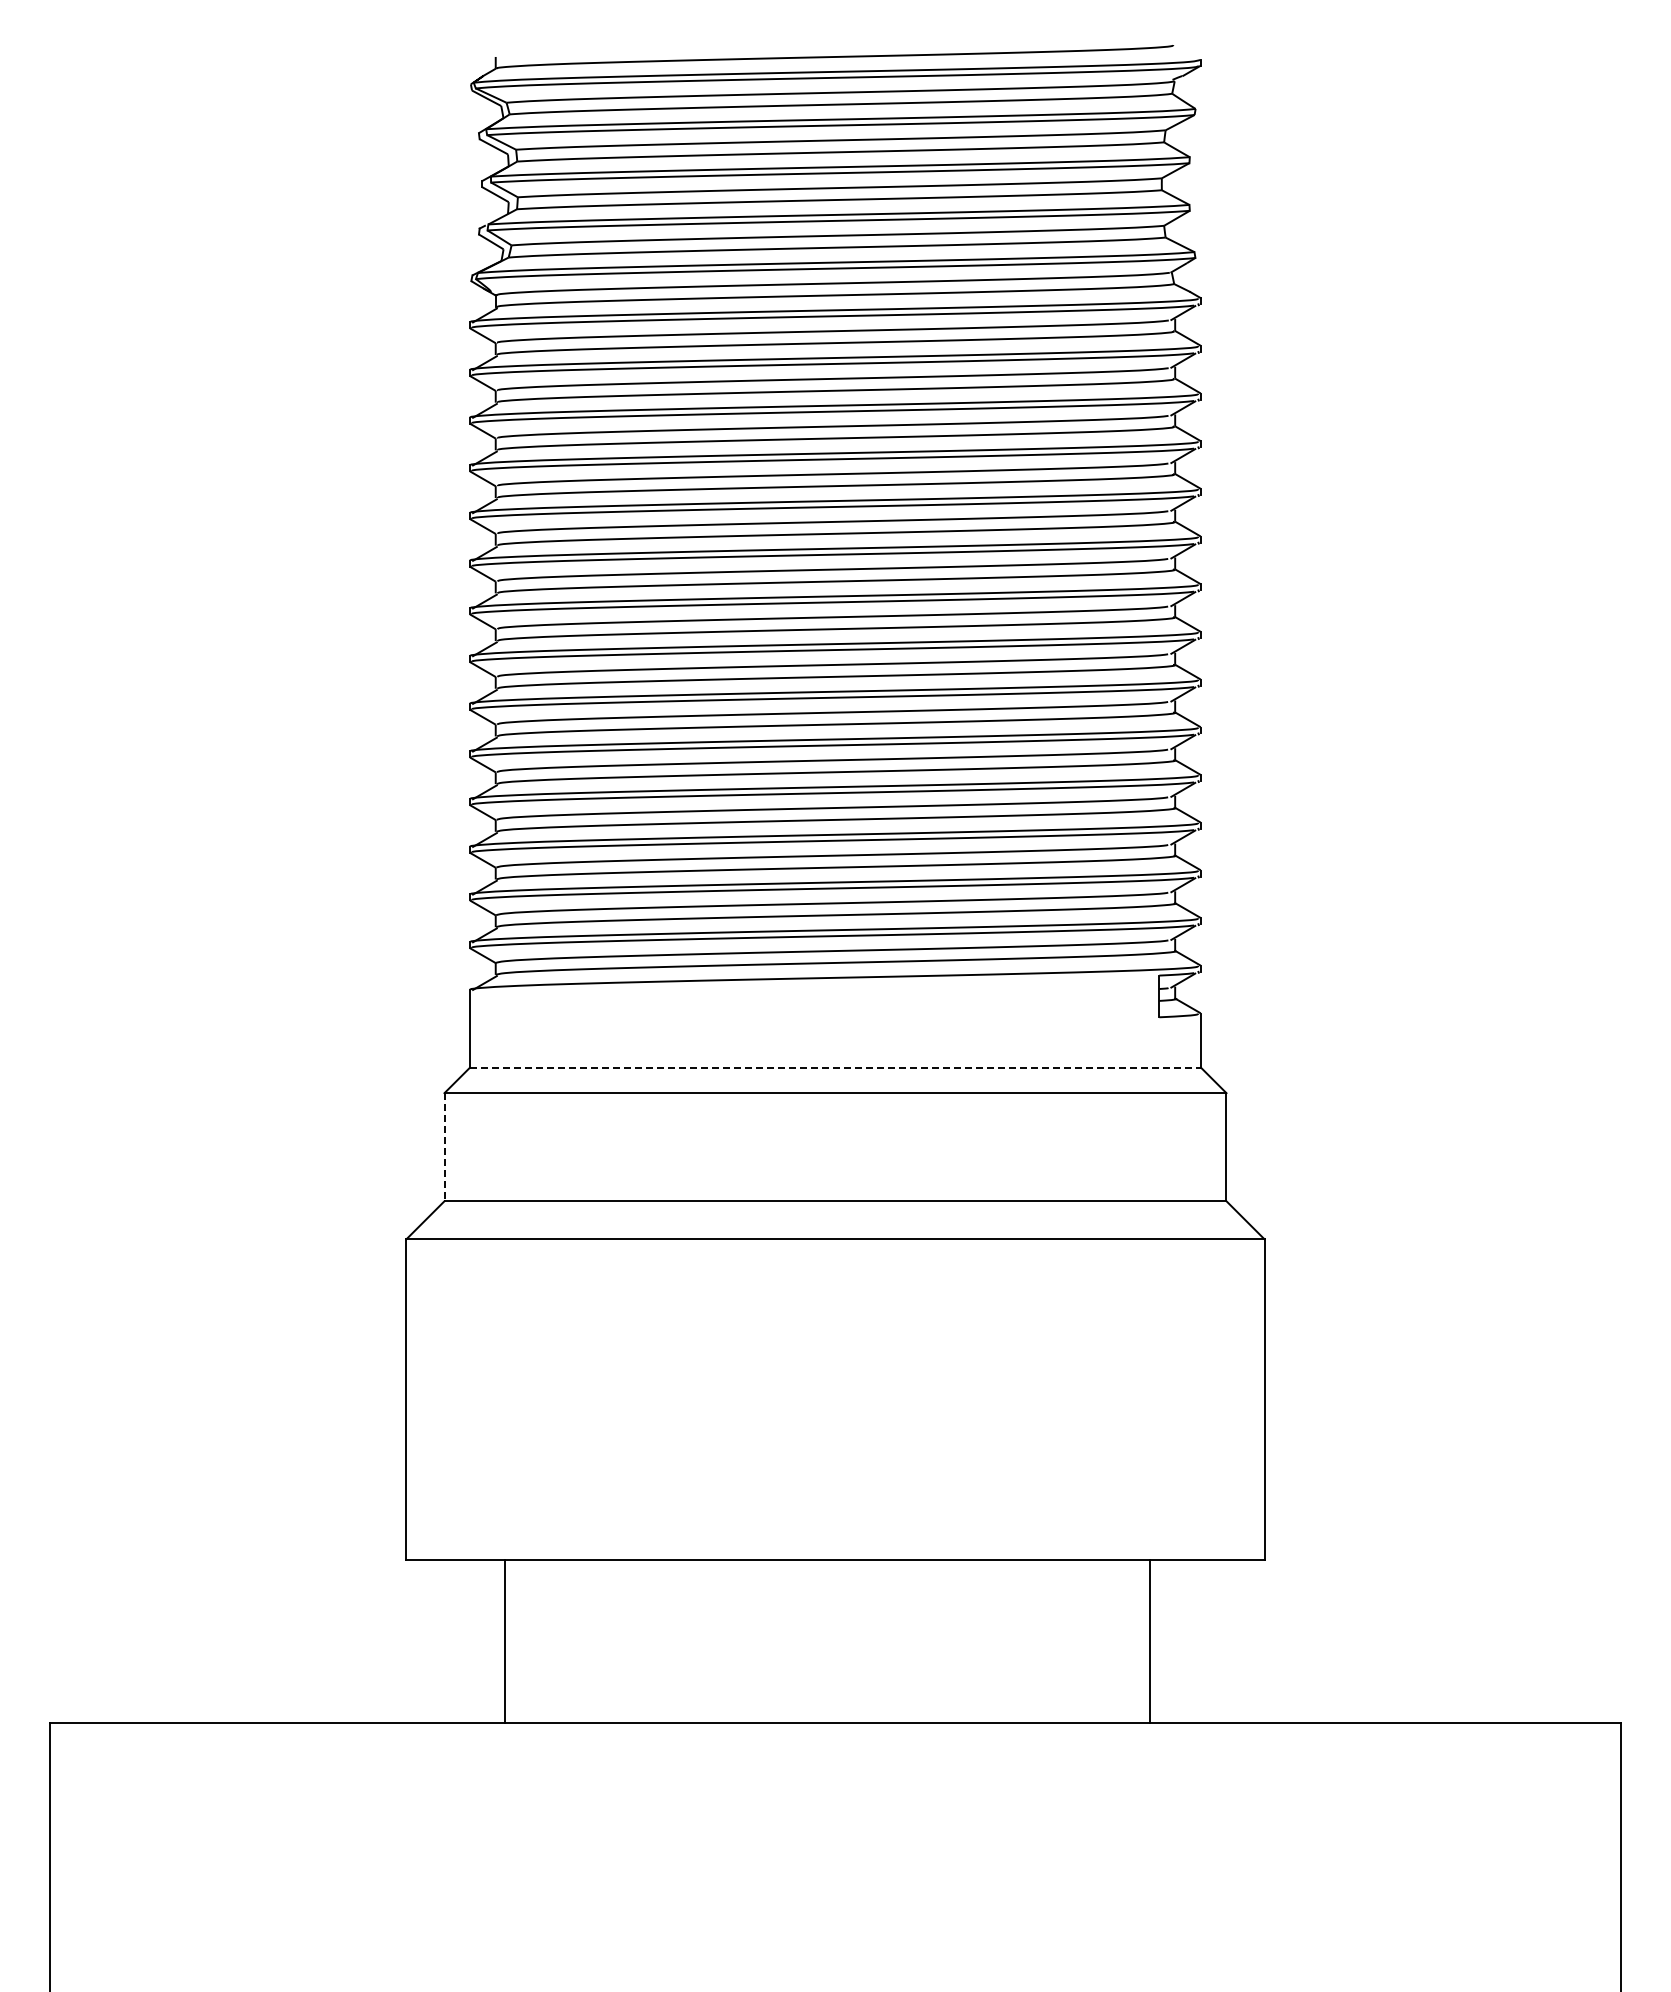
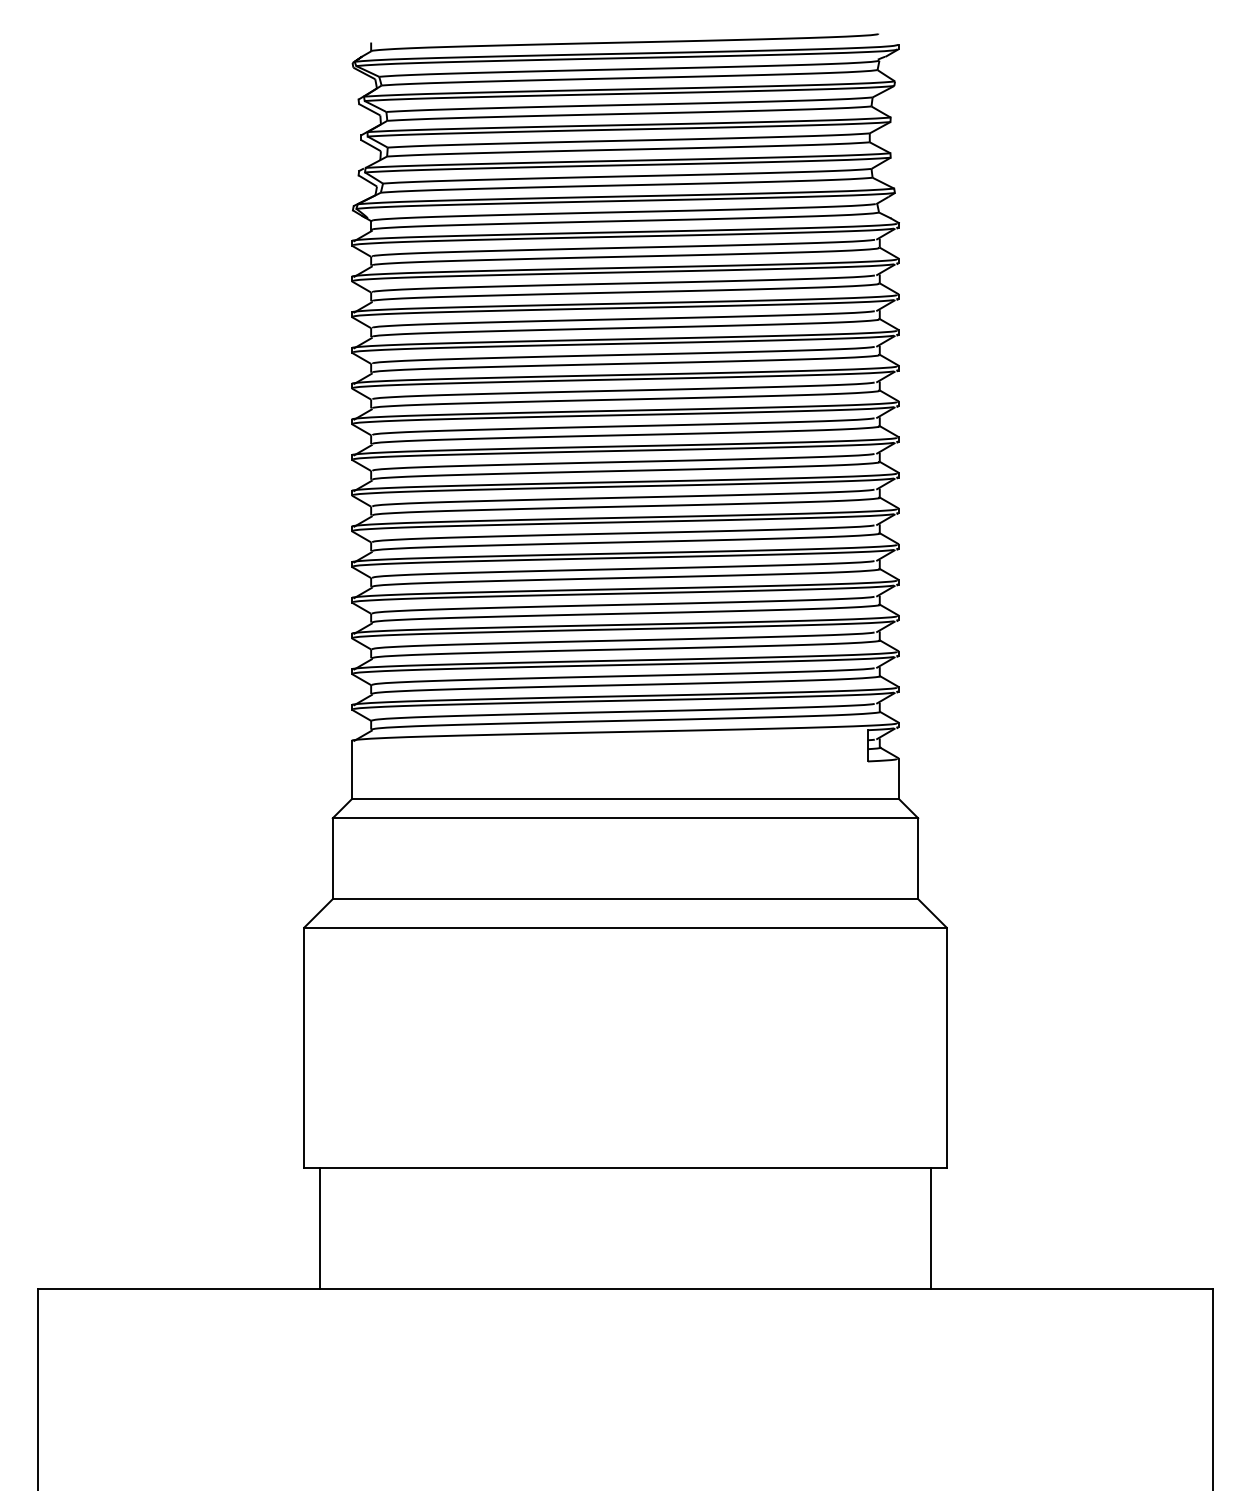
line: (835, 1067) -> (625, 799), dashed -> solid
line: (444, 1147) -> (332, 858), dashed -> solid
line: (505, 1641) -> (320, 1228), moved
line: (1149, 1641) -> (930, 1228), moved

